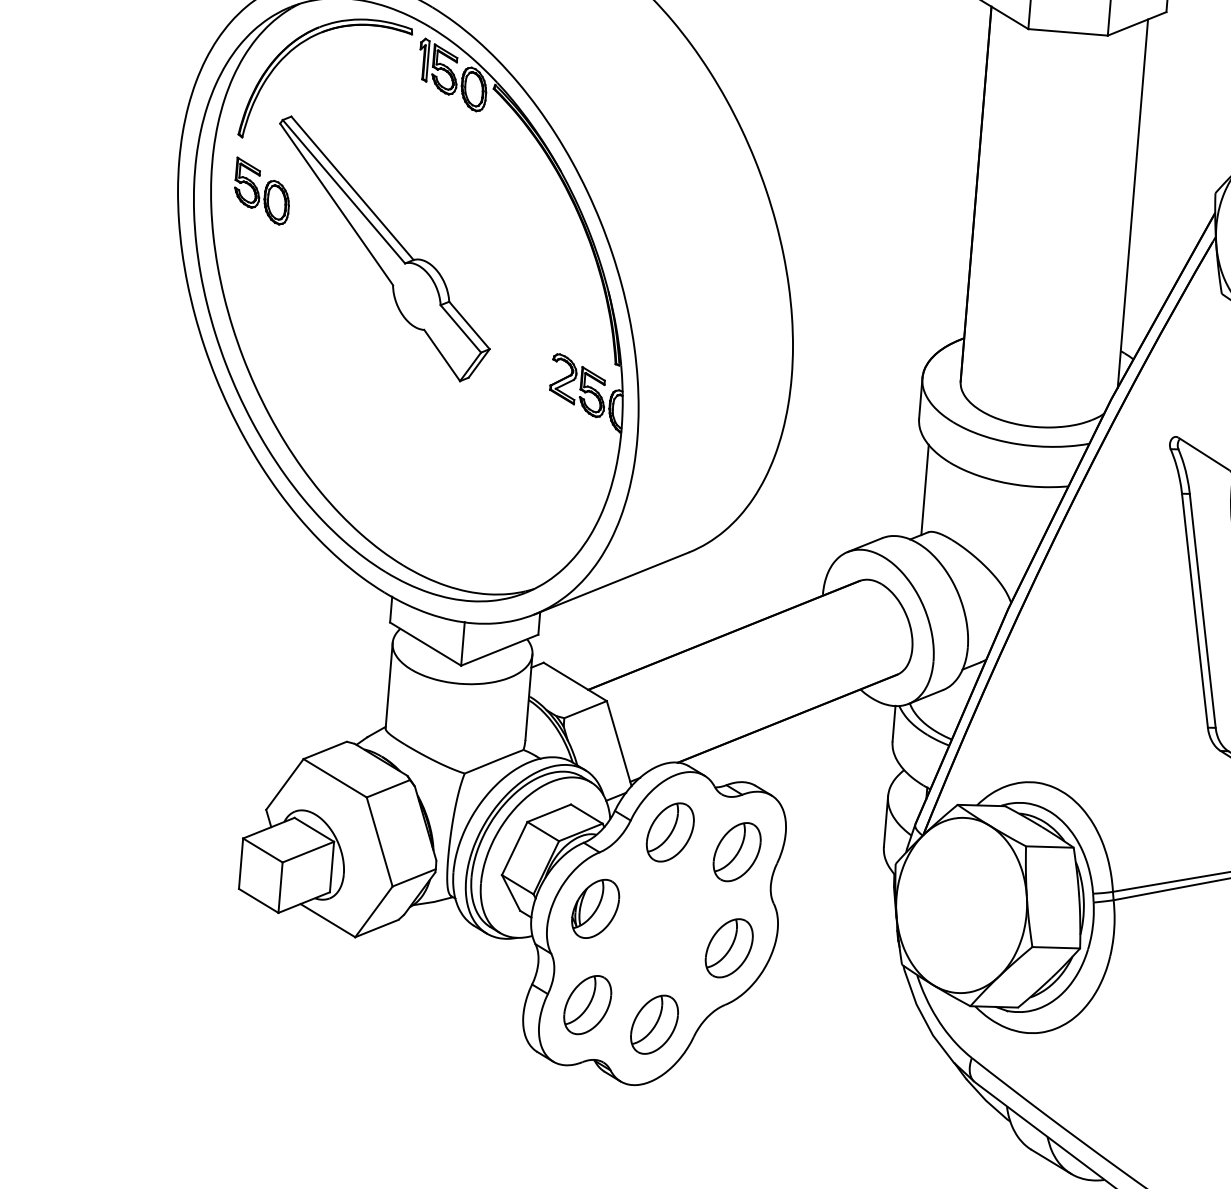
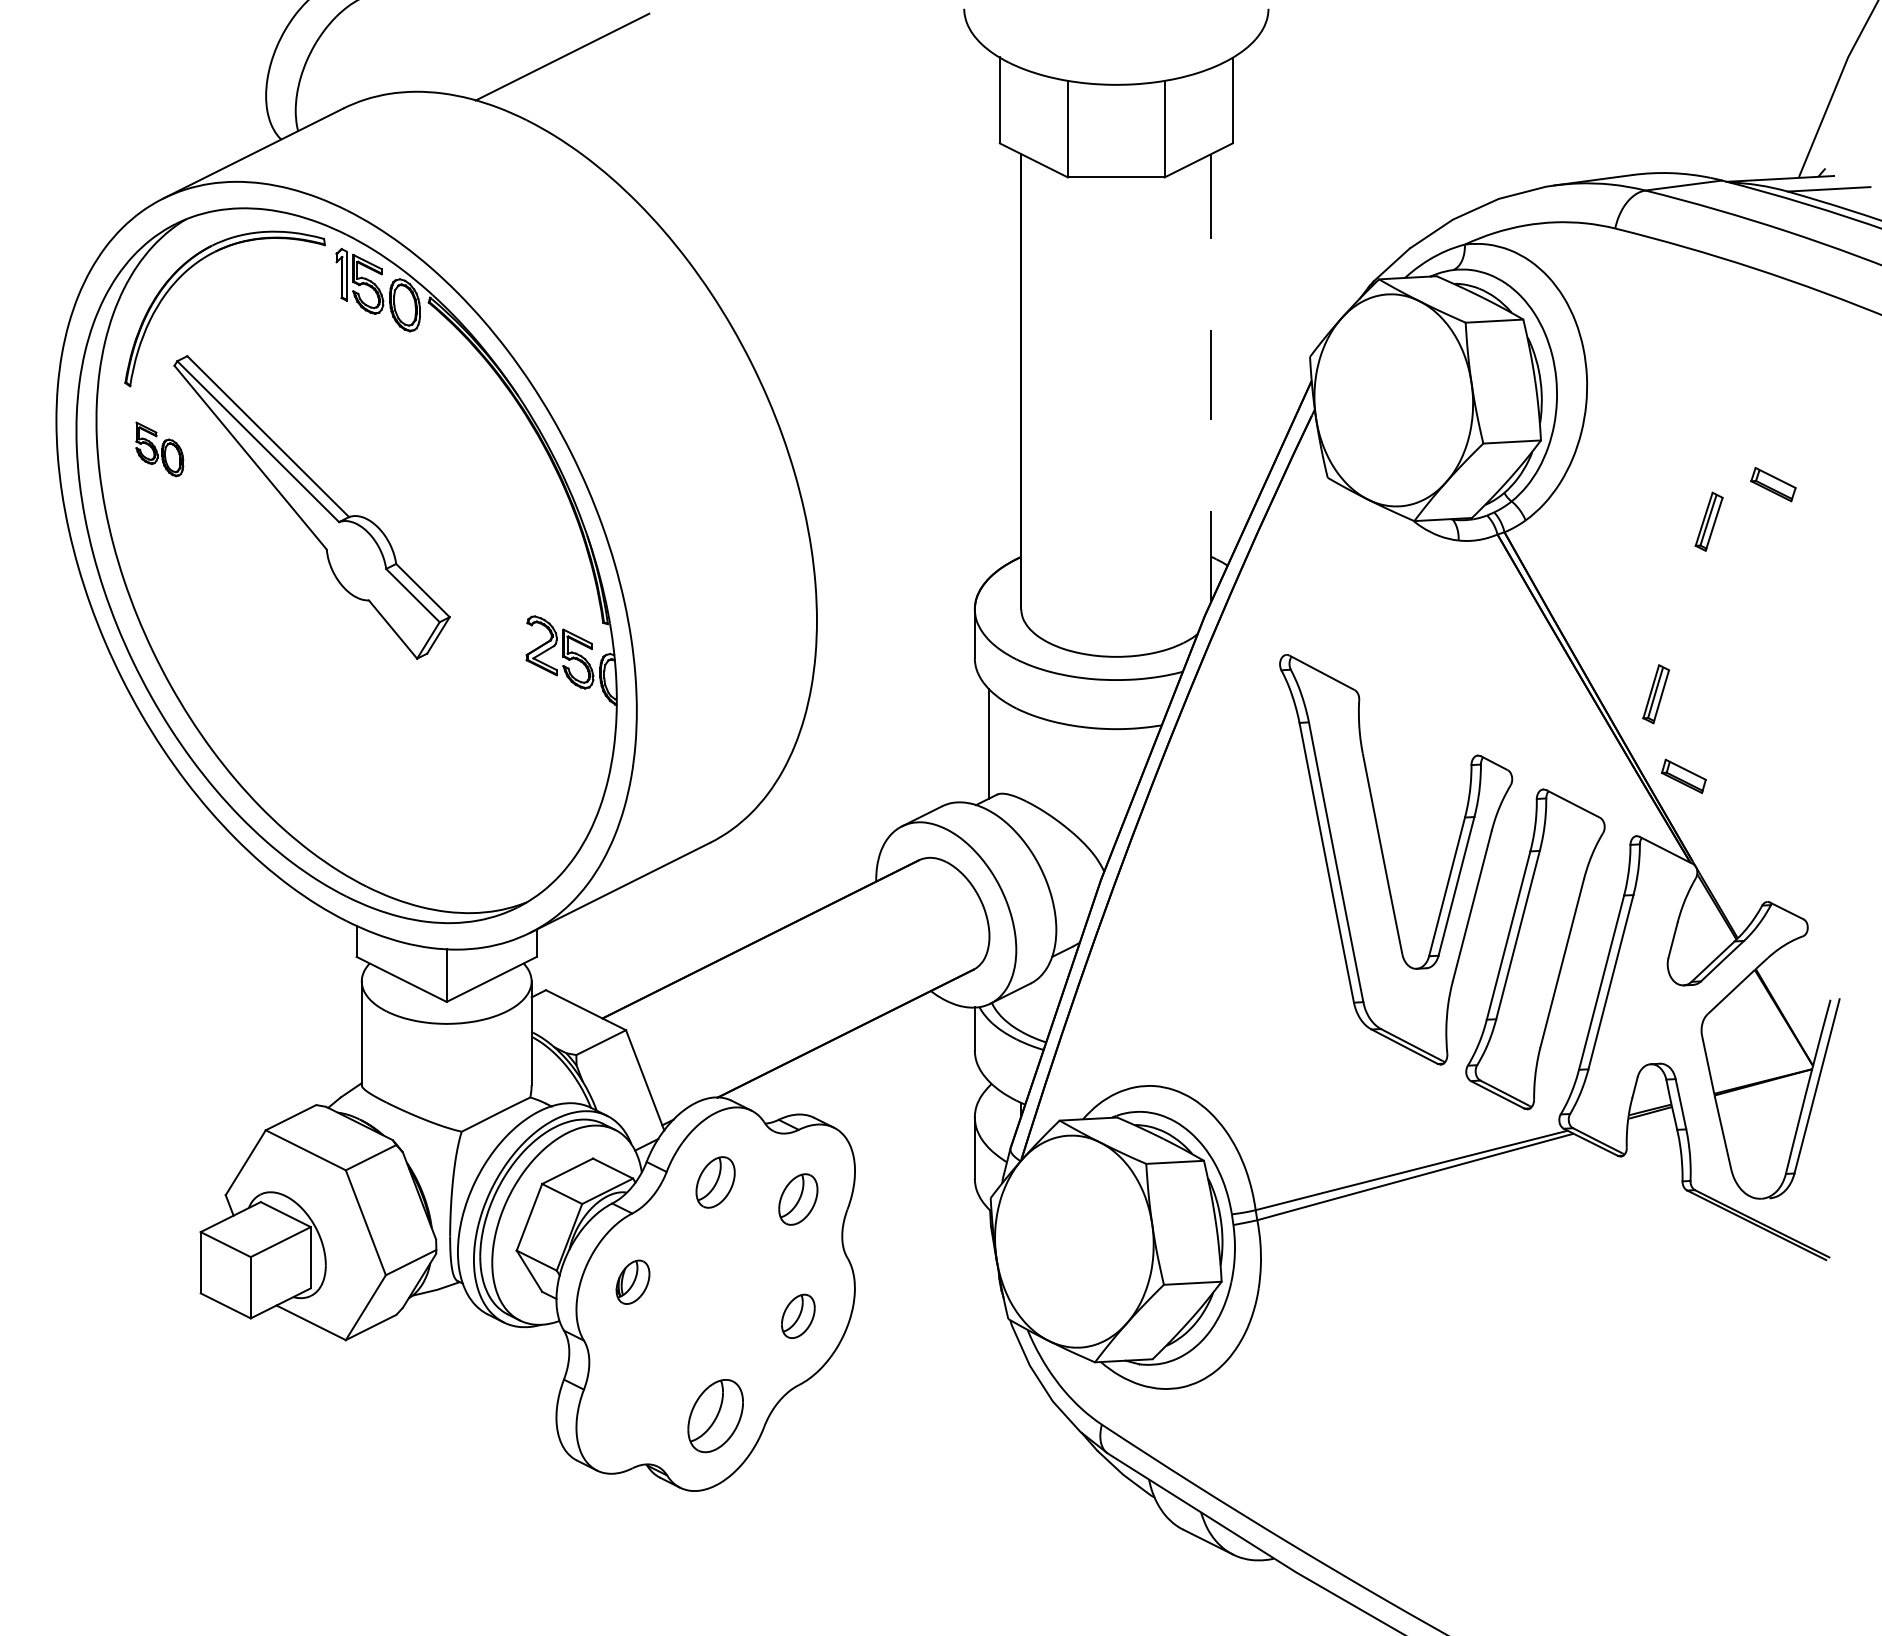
part: (262, 191) -> (159, 449), size x0.7
line: (1132, 203) -> (1211, 377), solid -> dashed
part: (670, 832) -> (715, 1182), size x0.7
part: (737, 852) -> (798, 1199), size x0.7
part: (595, 909) -> (632, 1282), size x0.6
part: (729, 948) -> (798, 1316), size x0.6
part: (587, 1004) -> (632, 1398), removed

